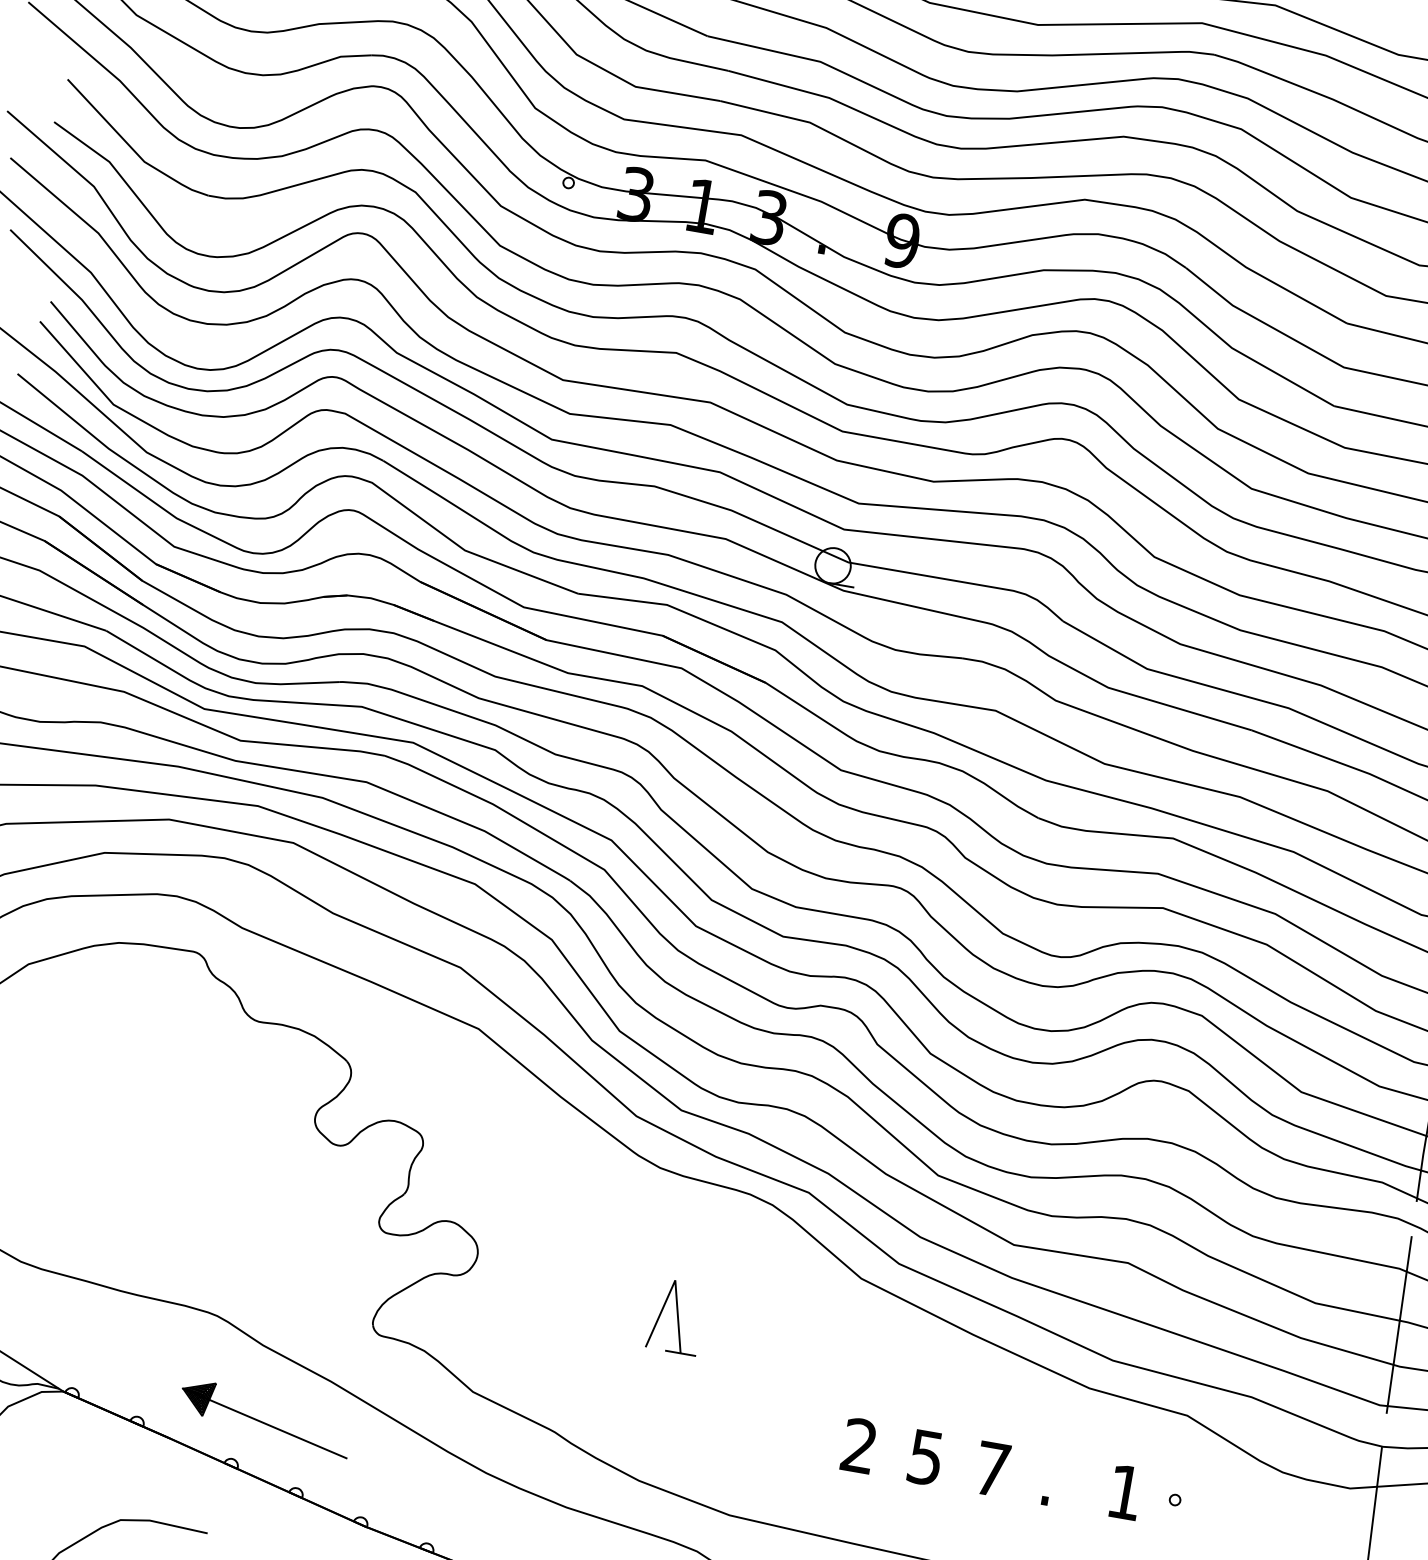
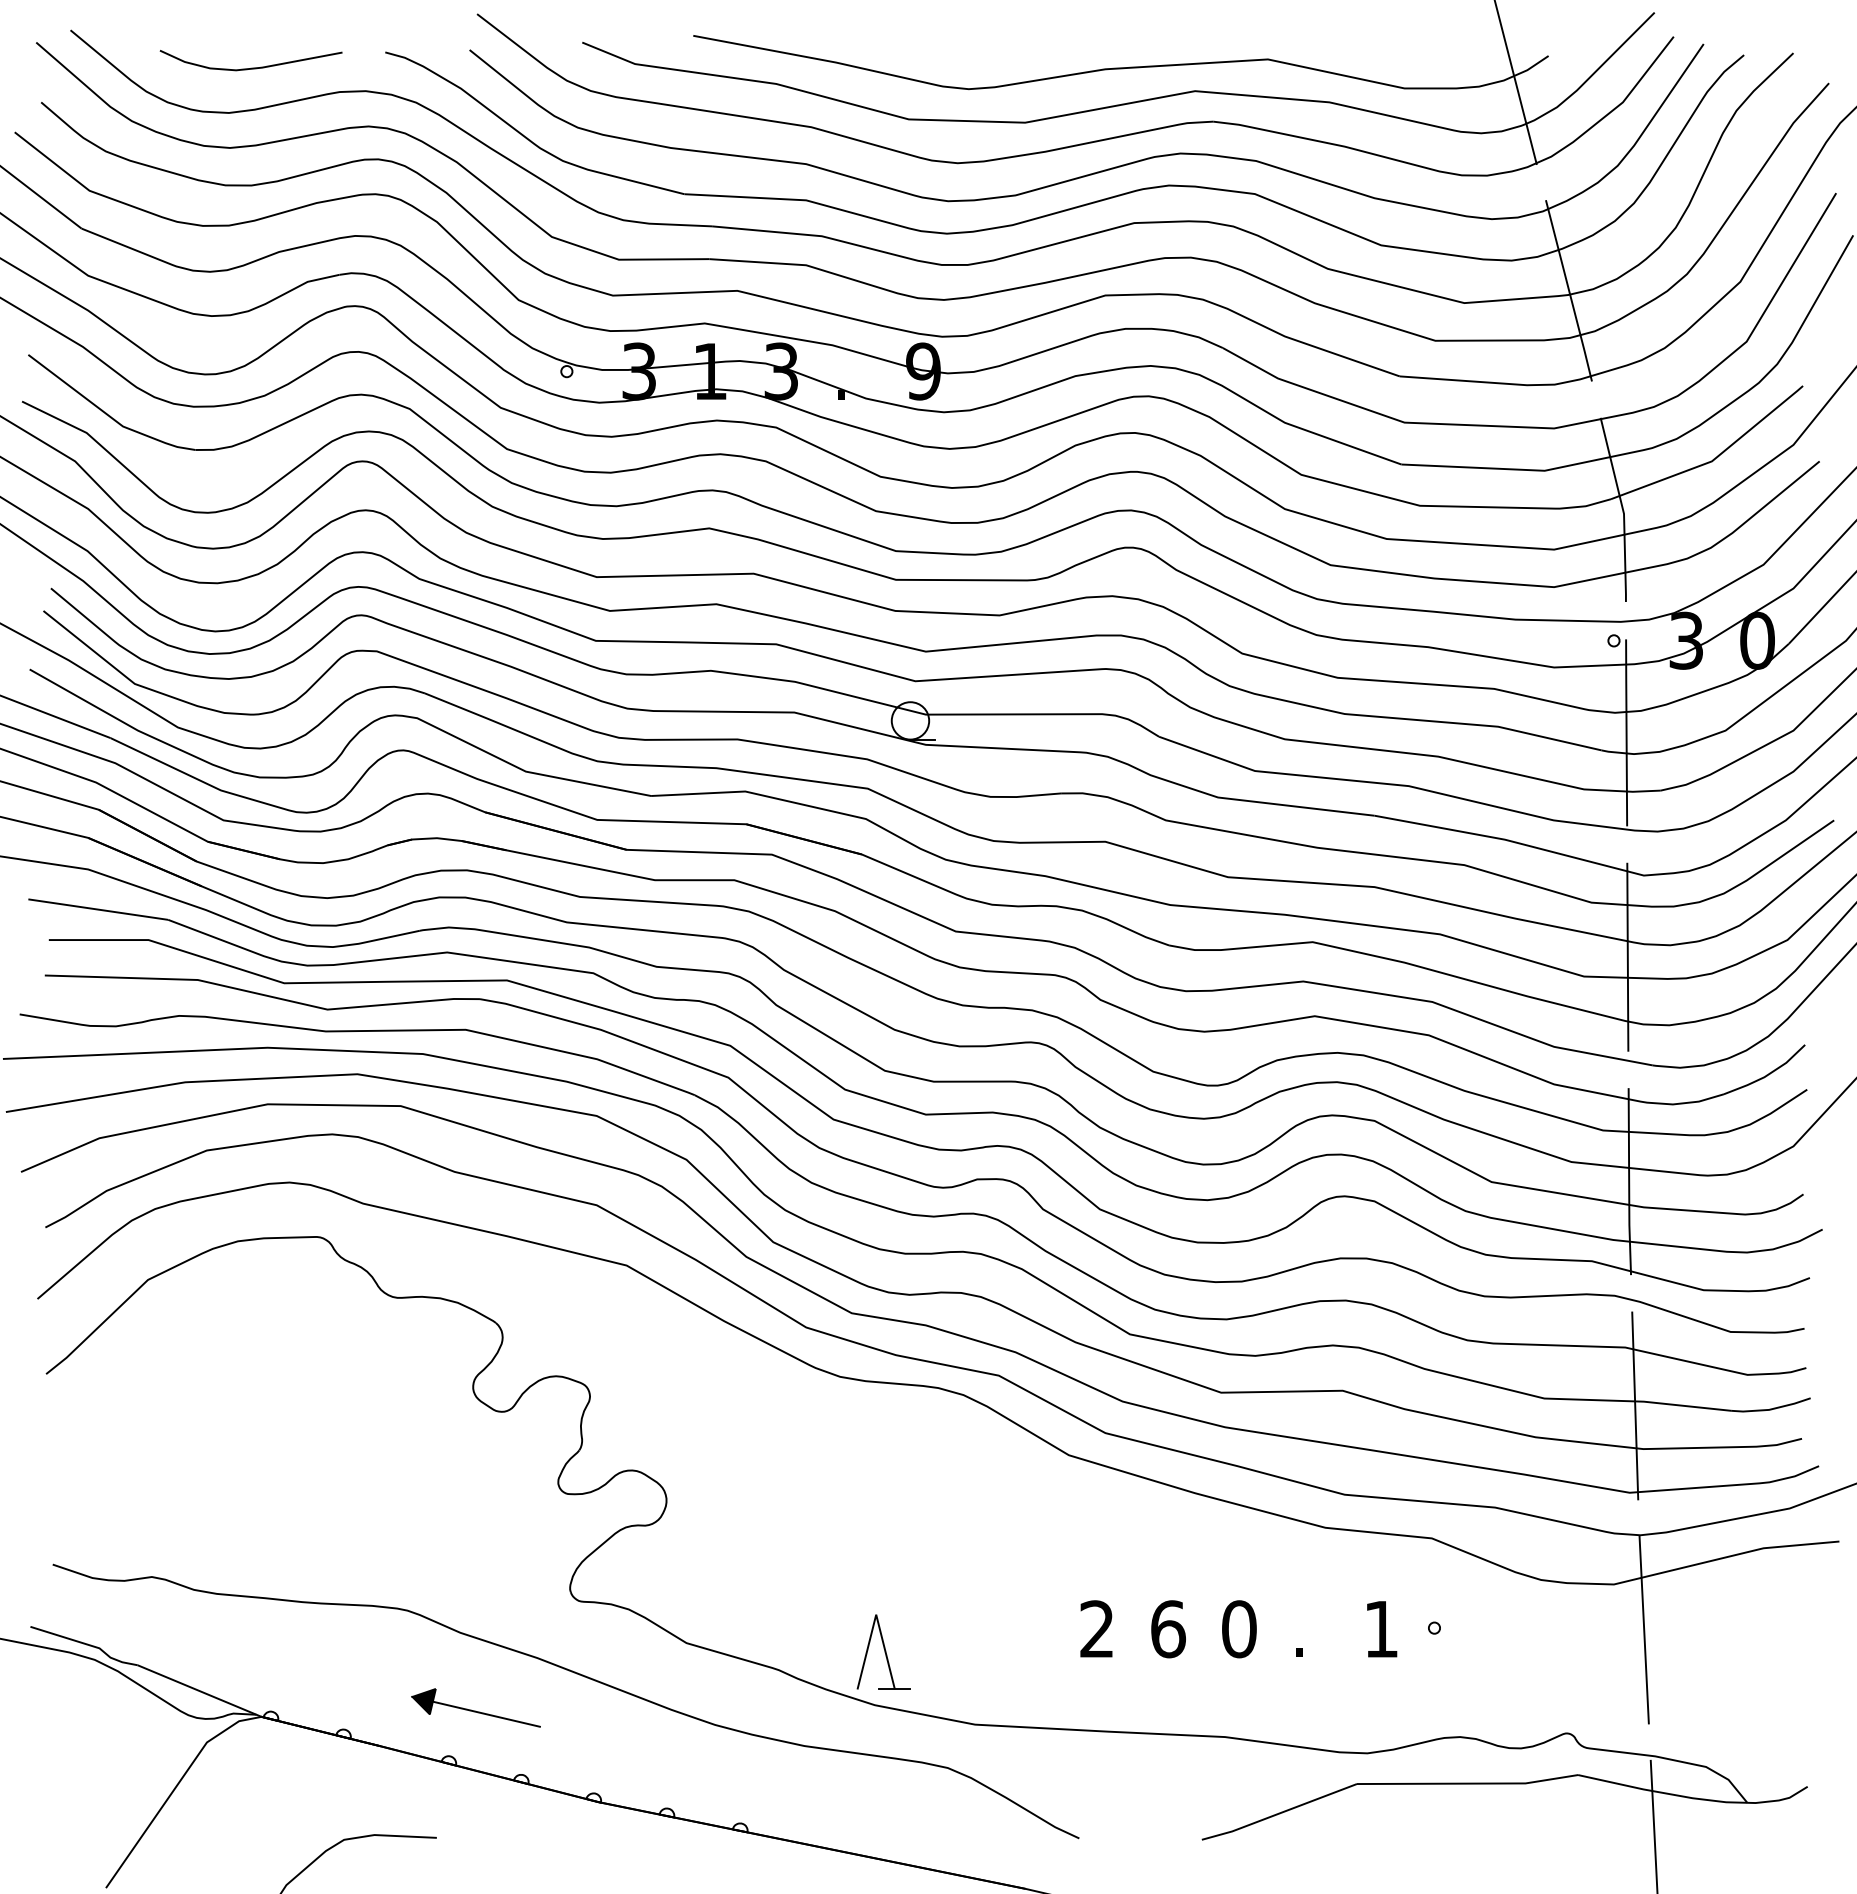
part: (676, 1315) -> (883, 1651), moved
part: (265, 1417) -> (475, 1707), size x0.7
text: (926, 1457) -> (1168, 1629), 5 -> 6
text: (992, 1469) -> (1239, 1629), 7 -> 0

